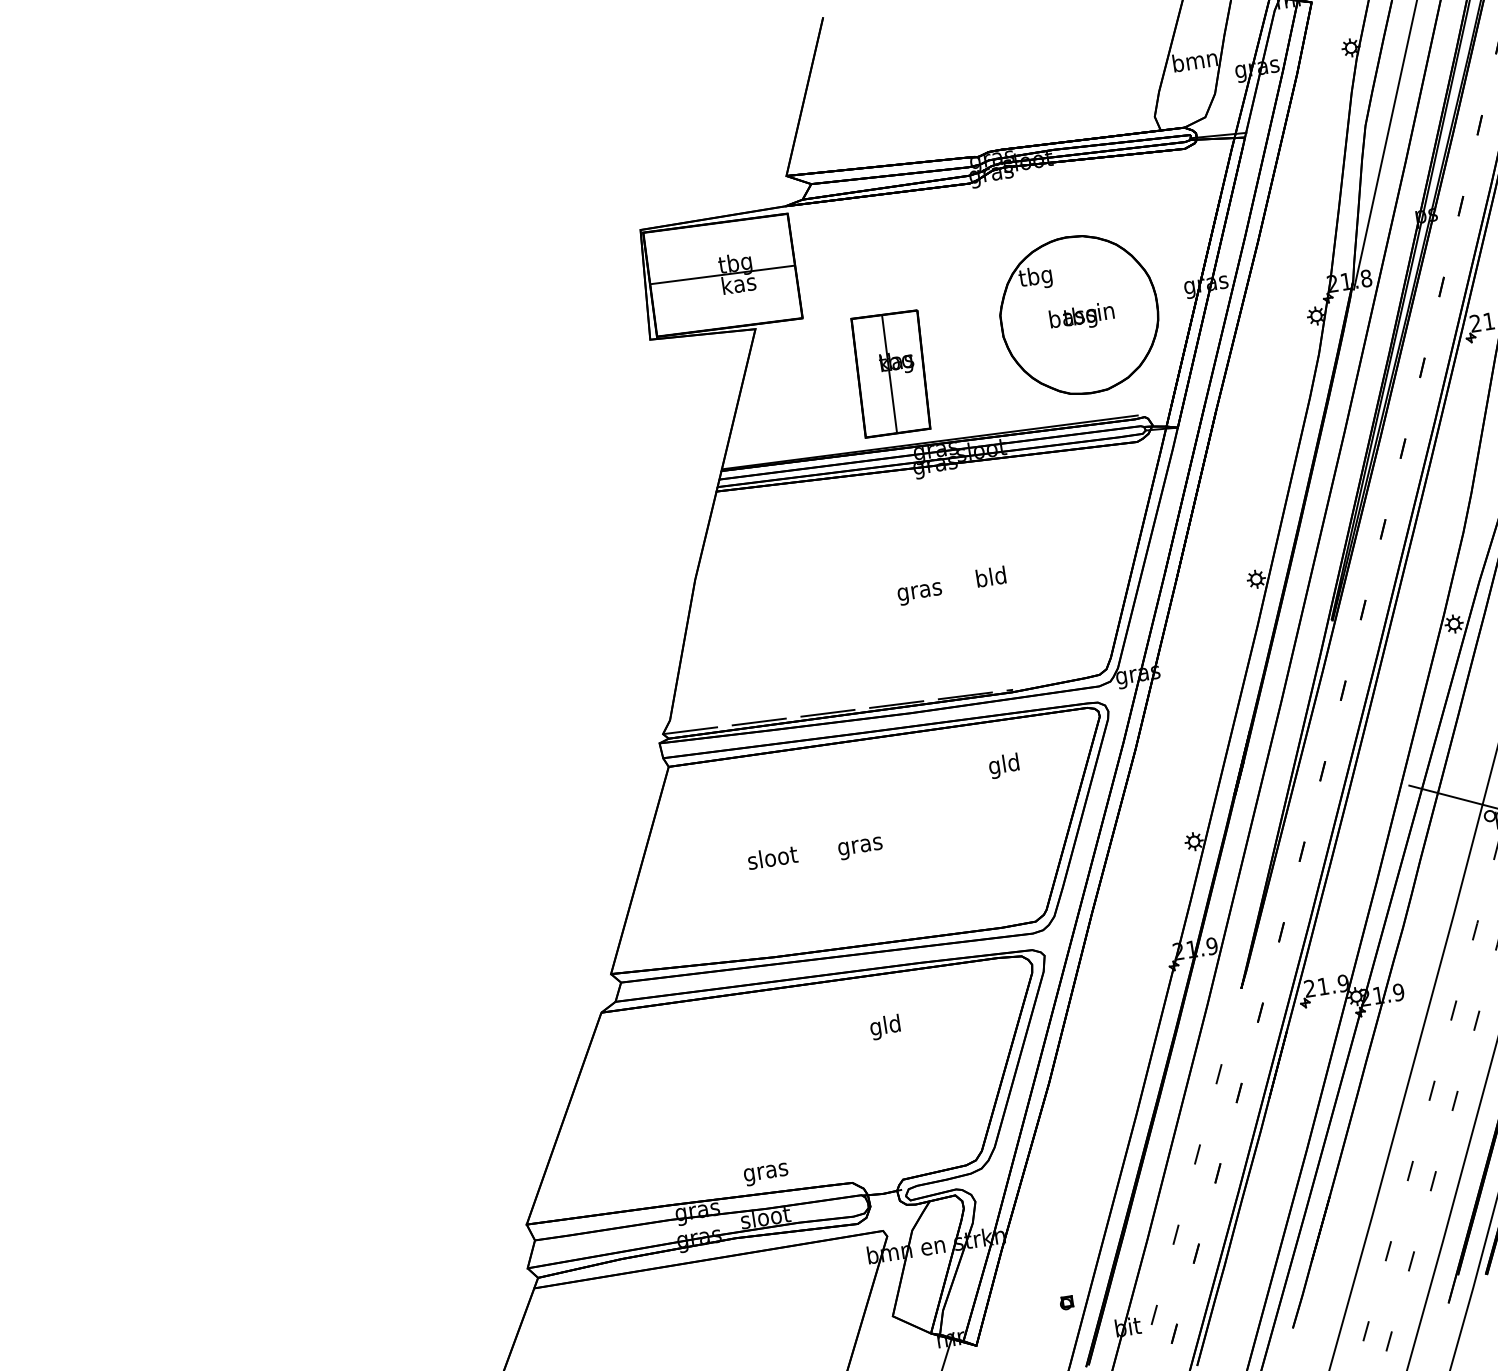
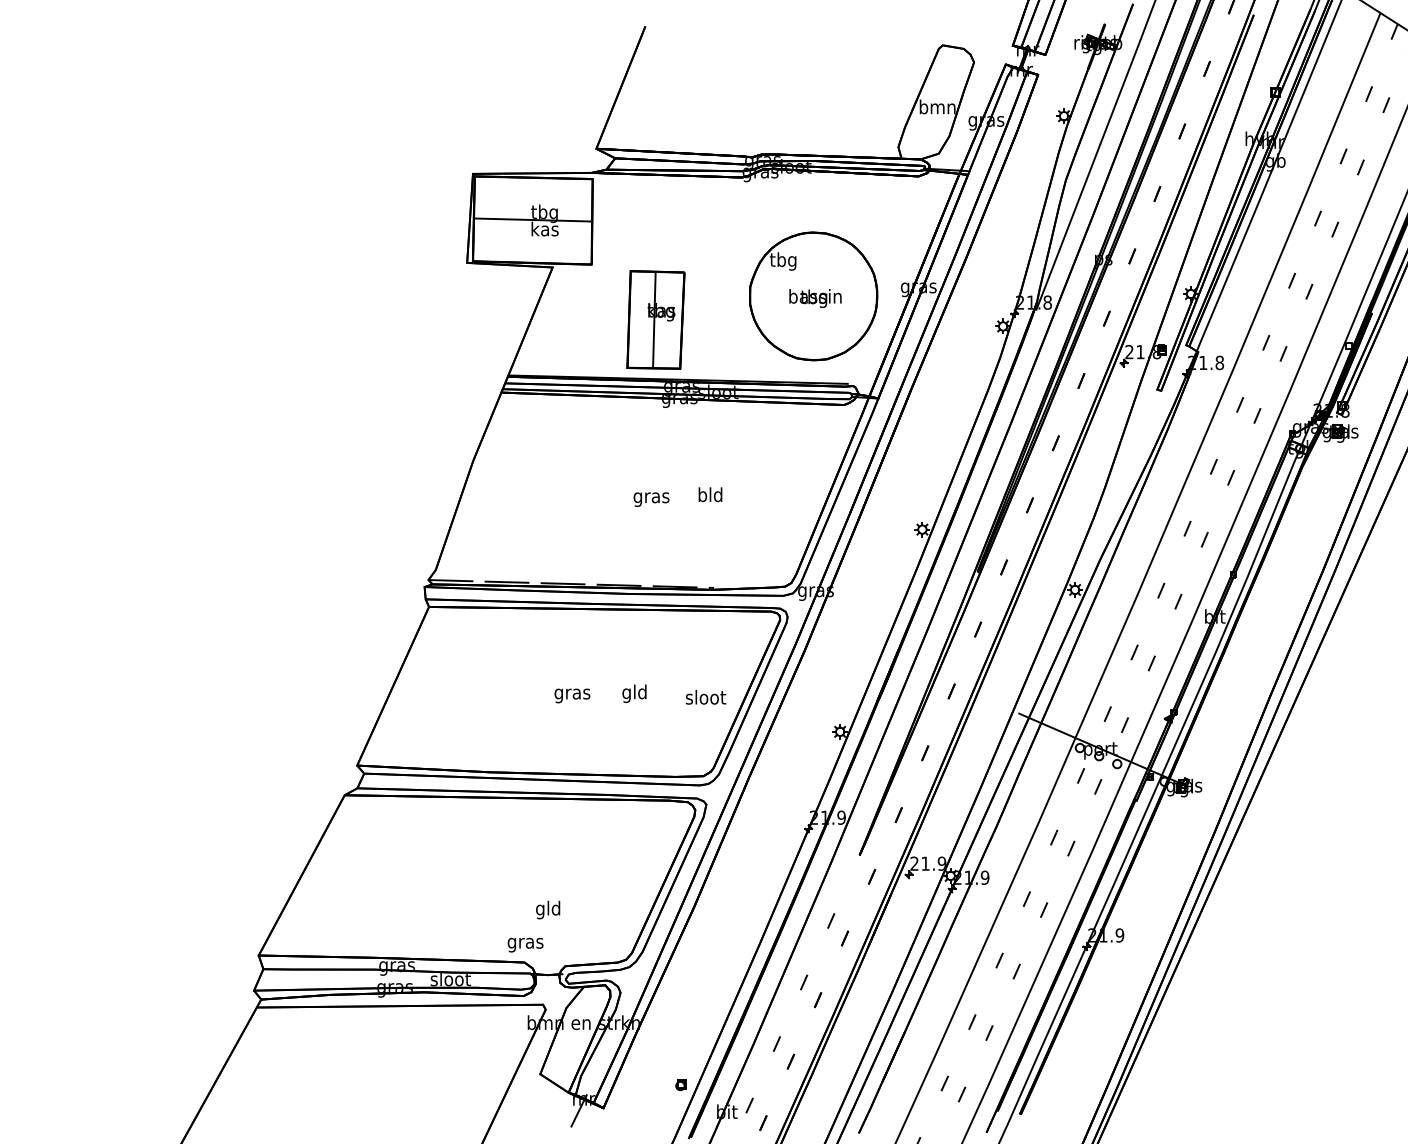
text: (1004, 765) -> (634, 693), moved
text: (772, 857) -> (705, 697), moved
text: (885, 1026) -> (548, 909), moved
text: (766, 1173) -> (525, 944), moved

